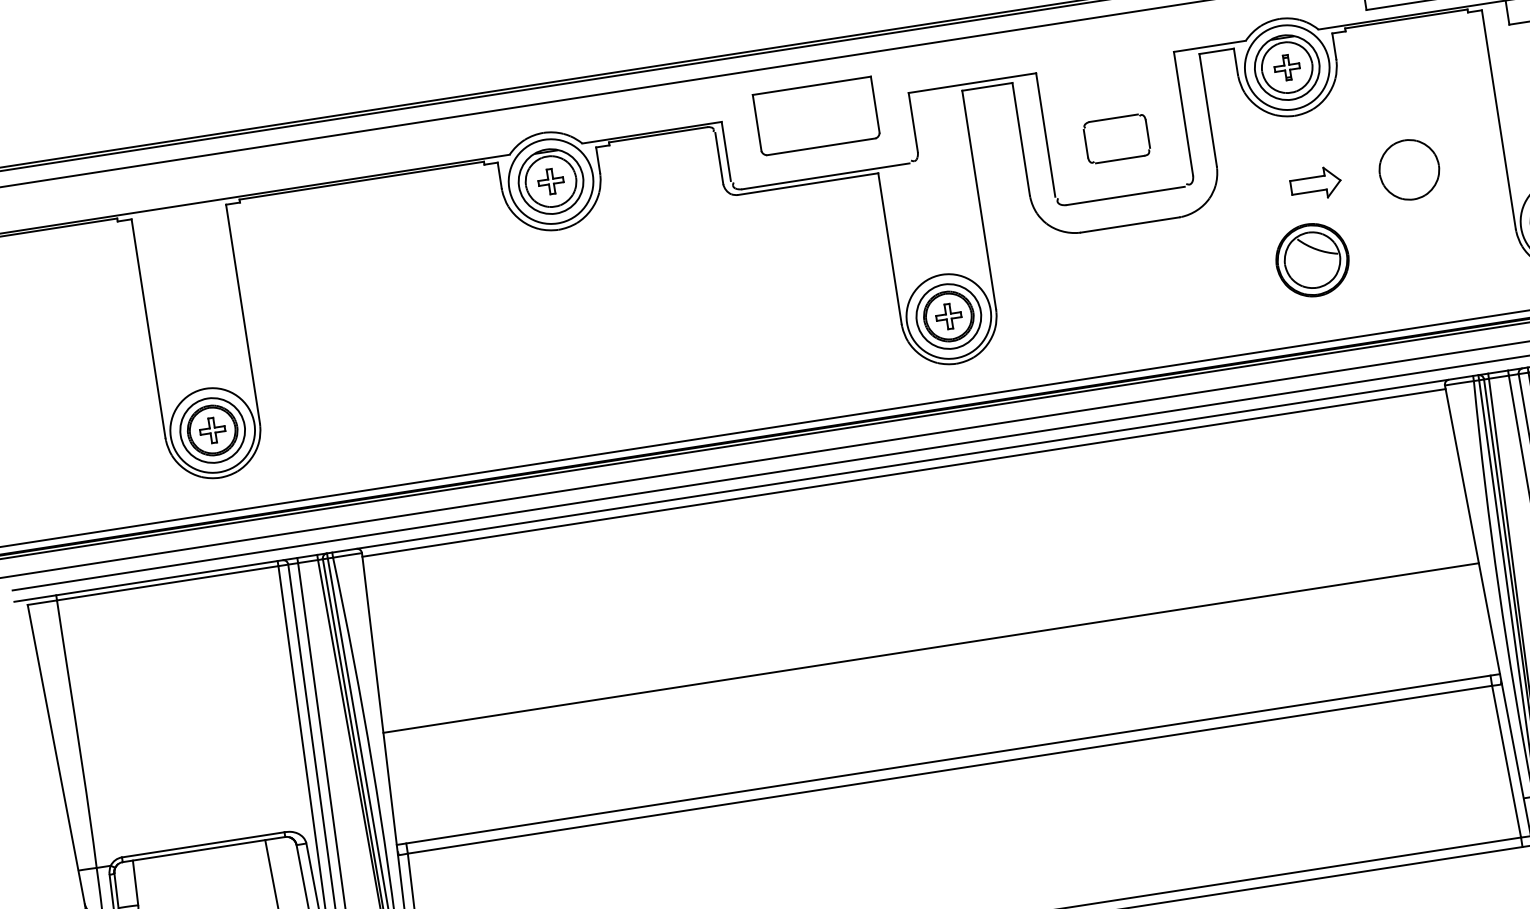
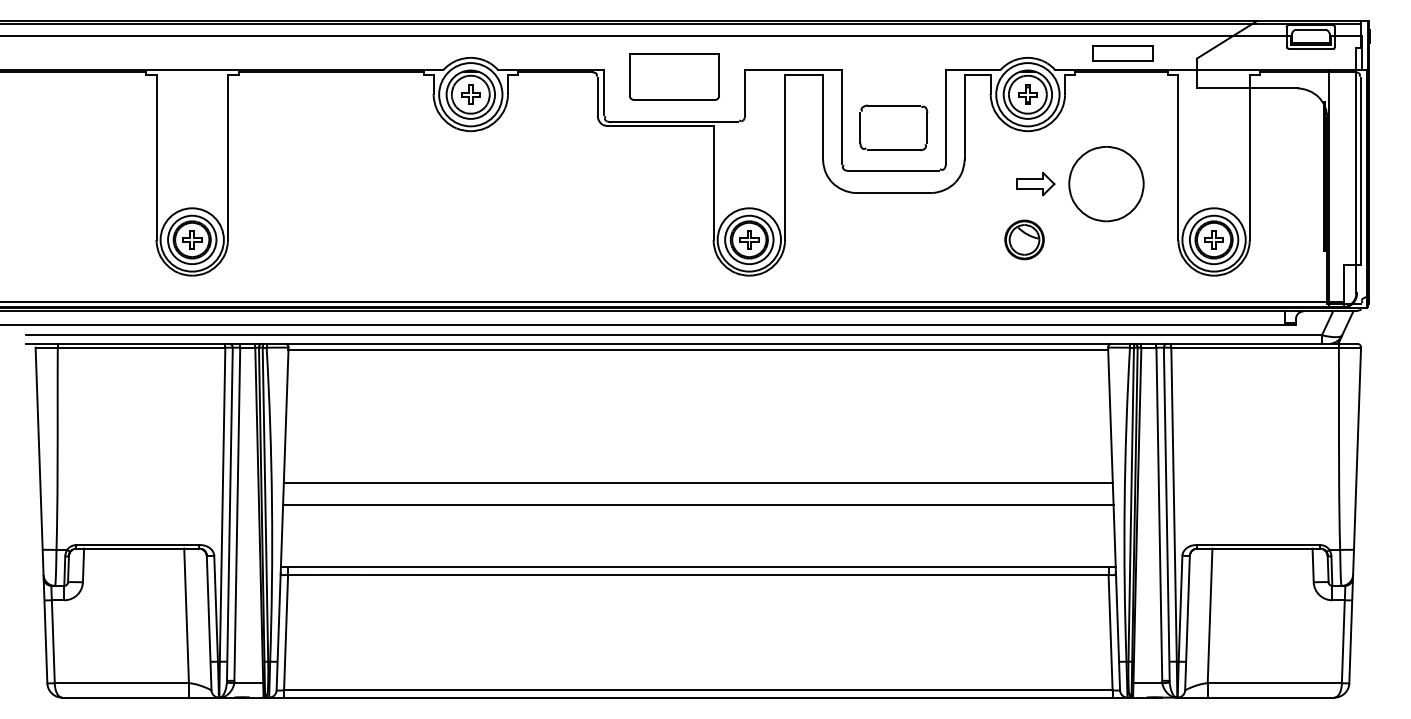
part: (1116, 138) -> (893, 127), size x1.43
part: (1409, 170) -> (1106, 184), size x1.67
part: (1312, 259) -> (1024, 239), size x0.71
line: (935, 676) -> (698, 504), added

